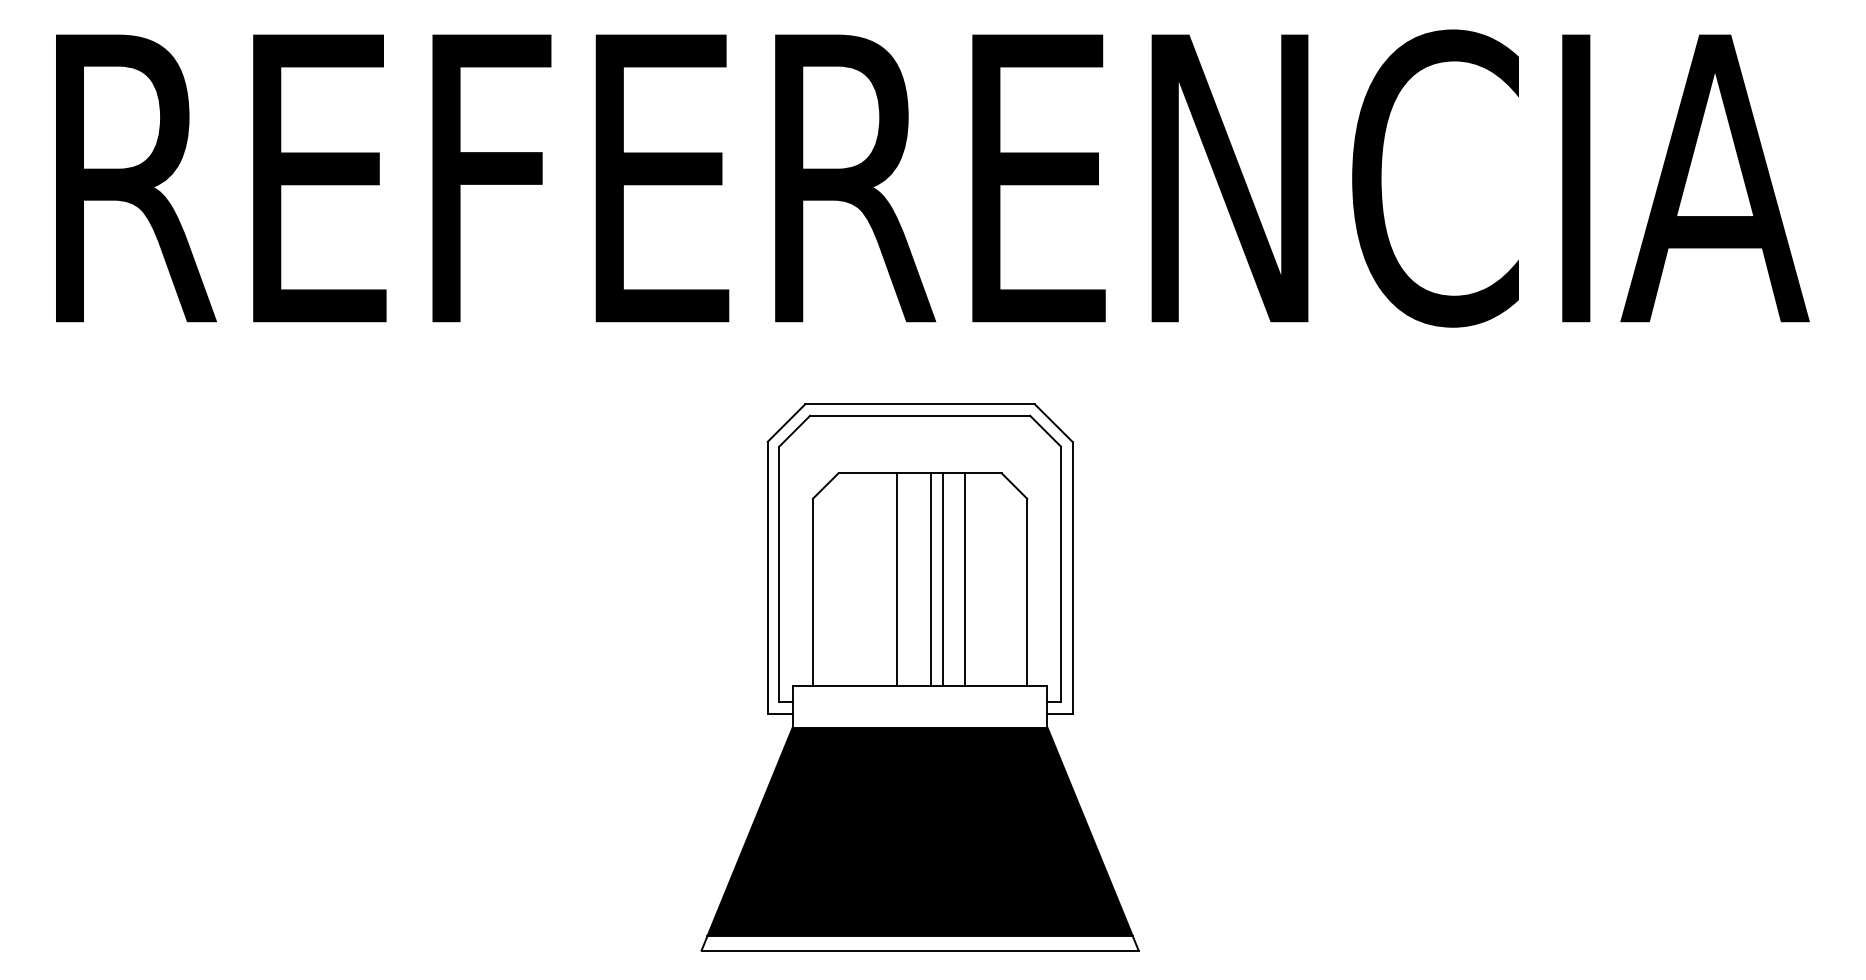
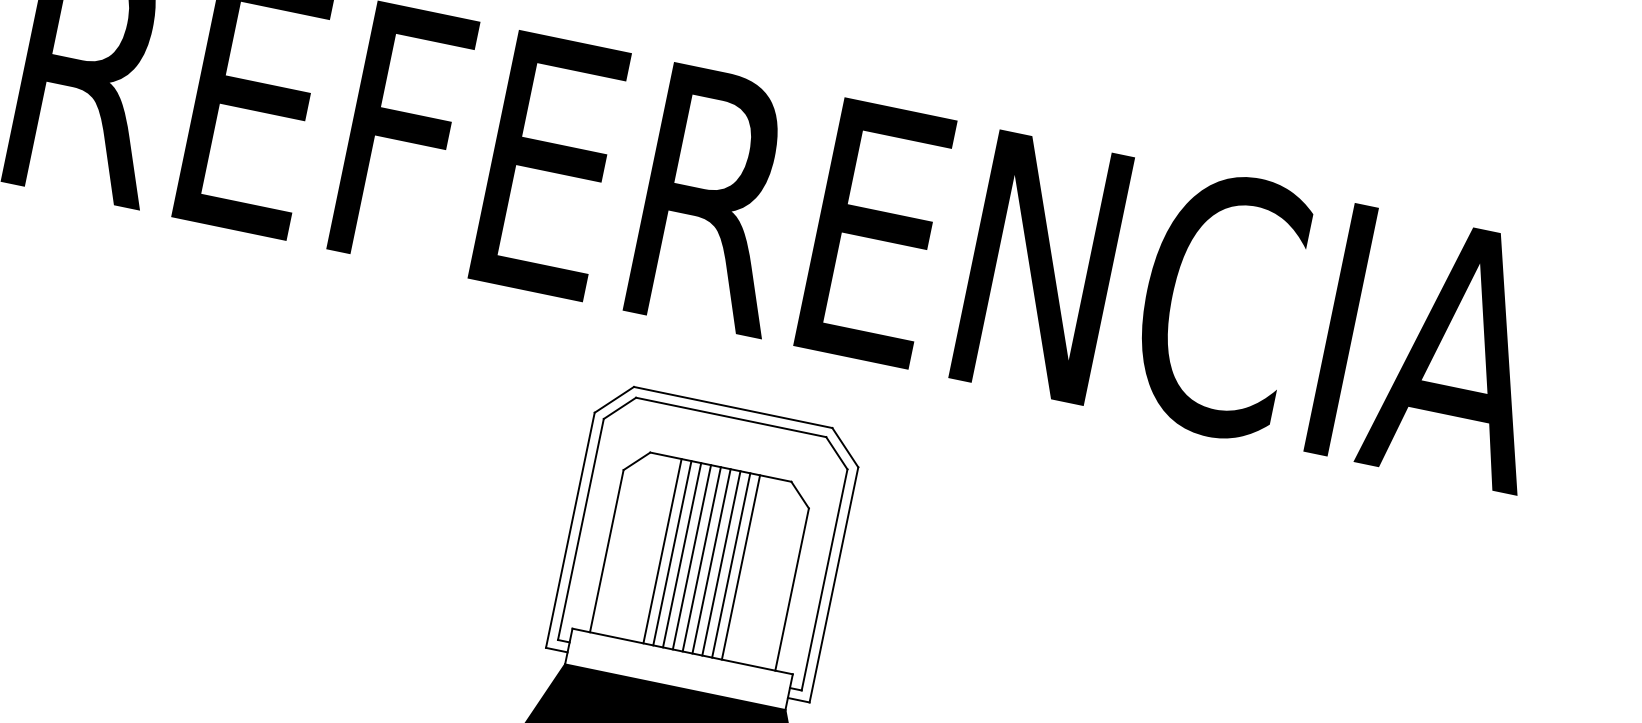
line: (874, 579) -> (662, 550), added
line: (886, 579) -> (672, 553), added
line: (908, 579) -> (691, 557), added
line: (920, 579) -> (702, 559), added
line: (954, 579) -> (731, 565), added

